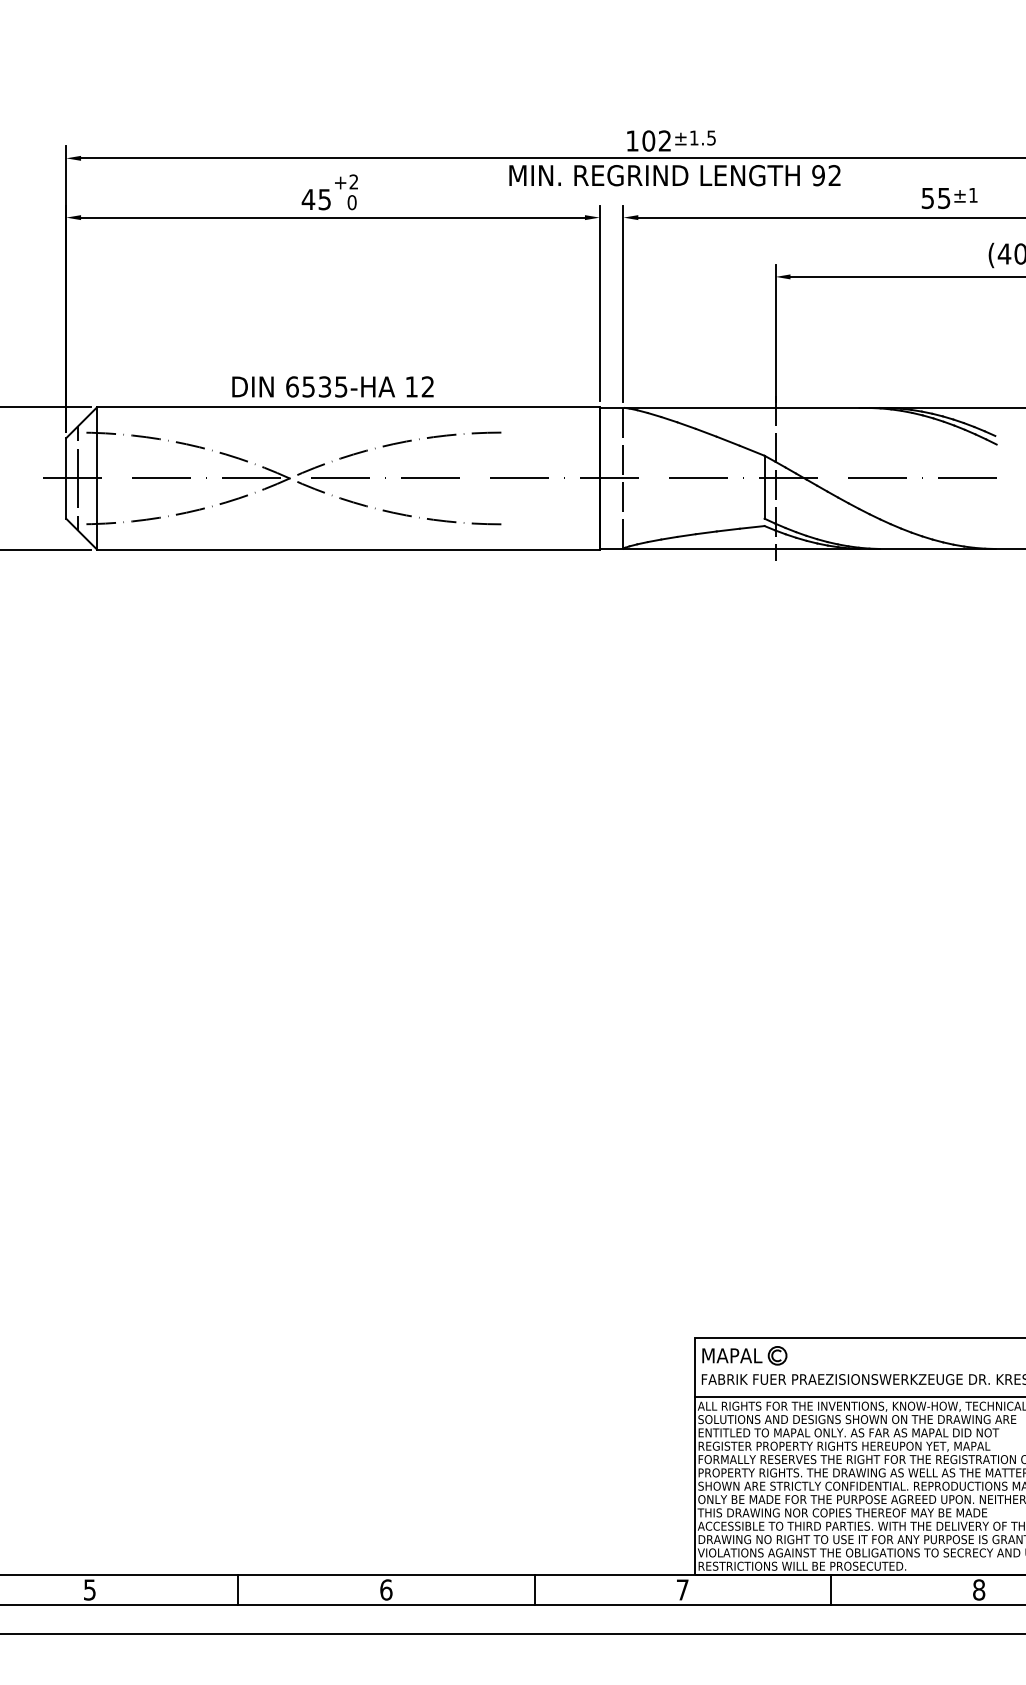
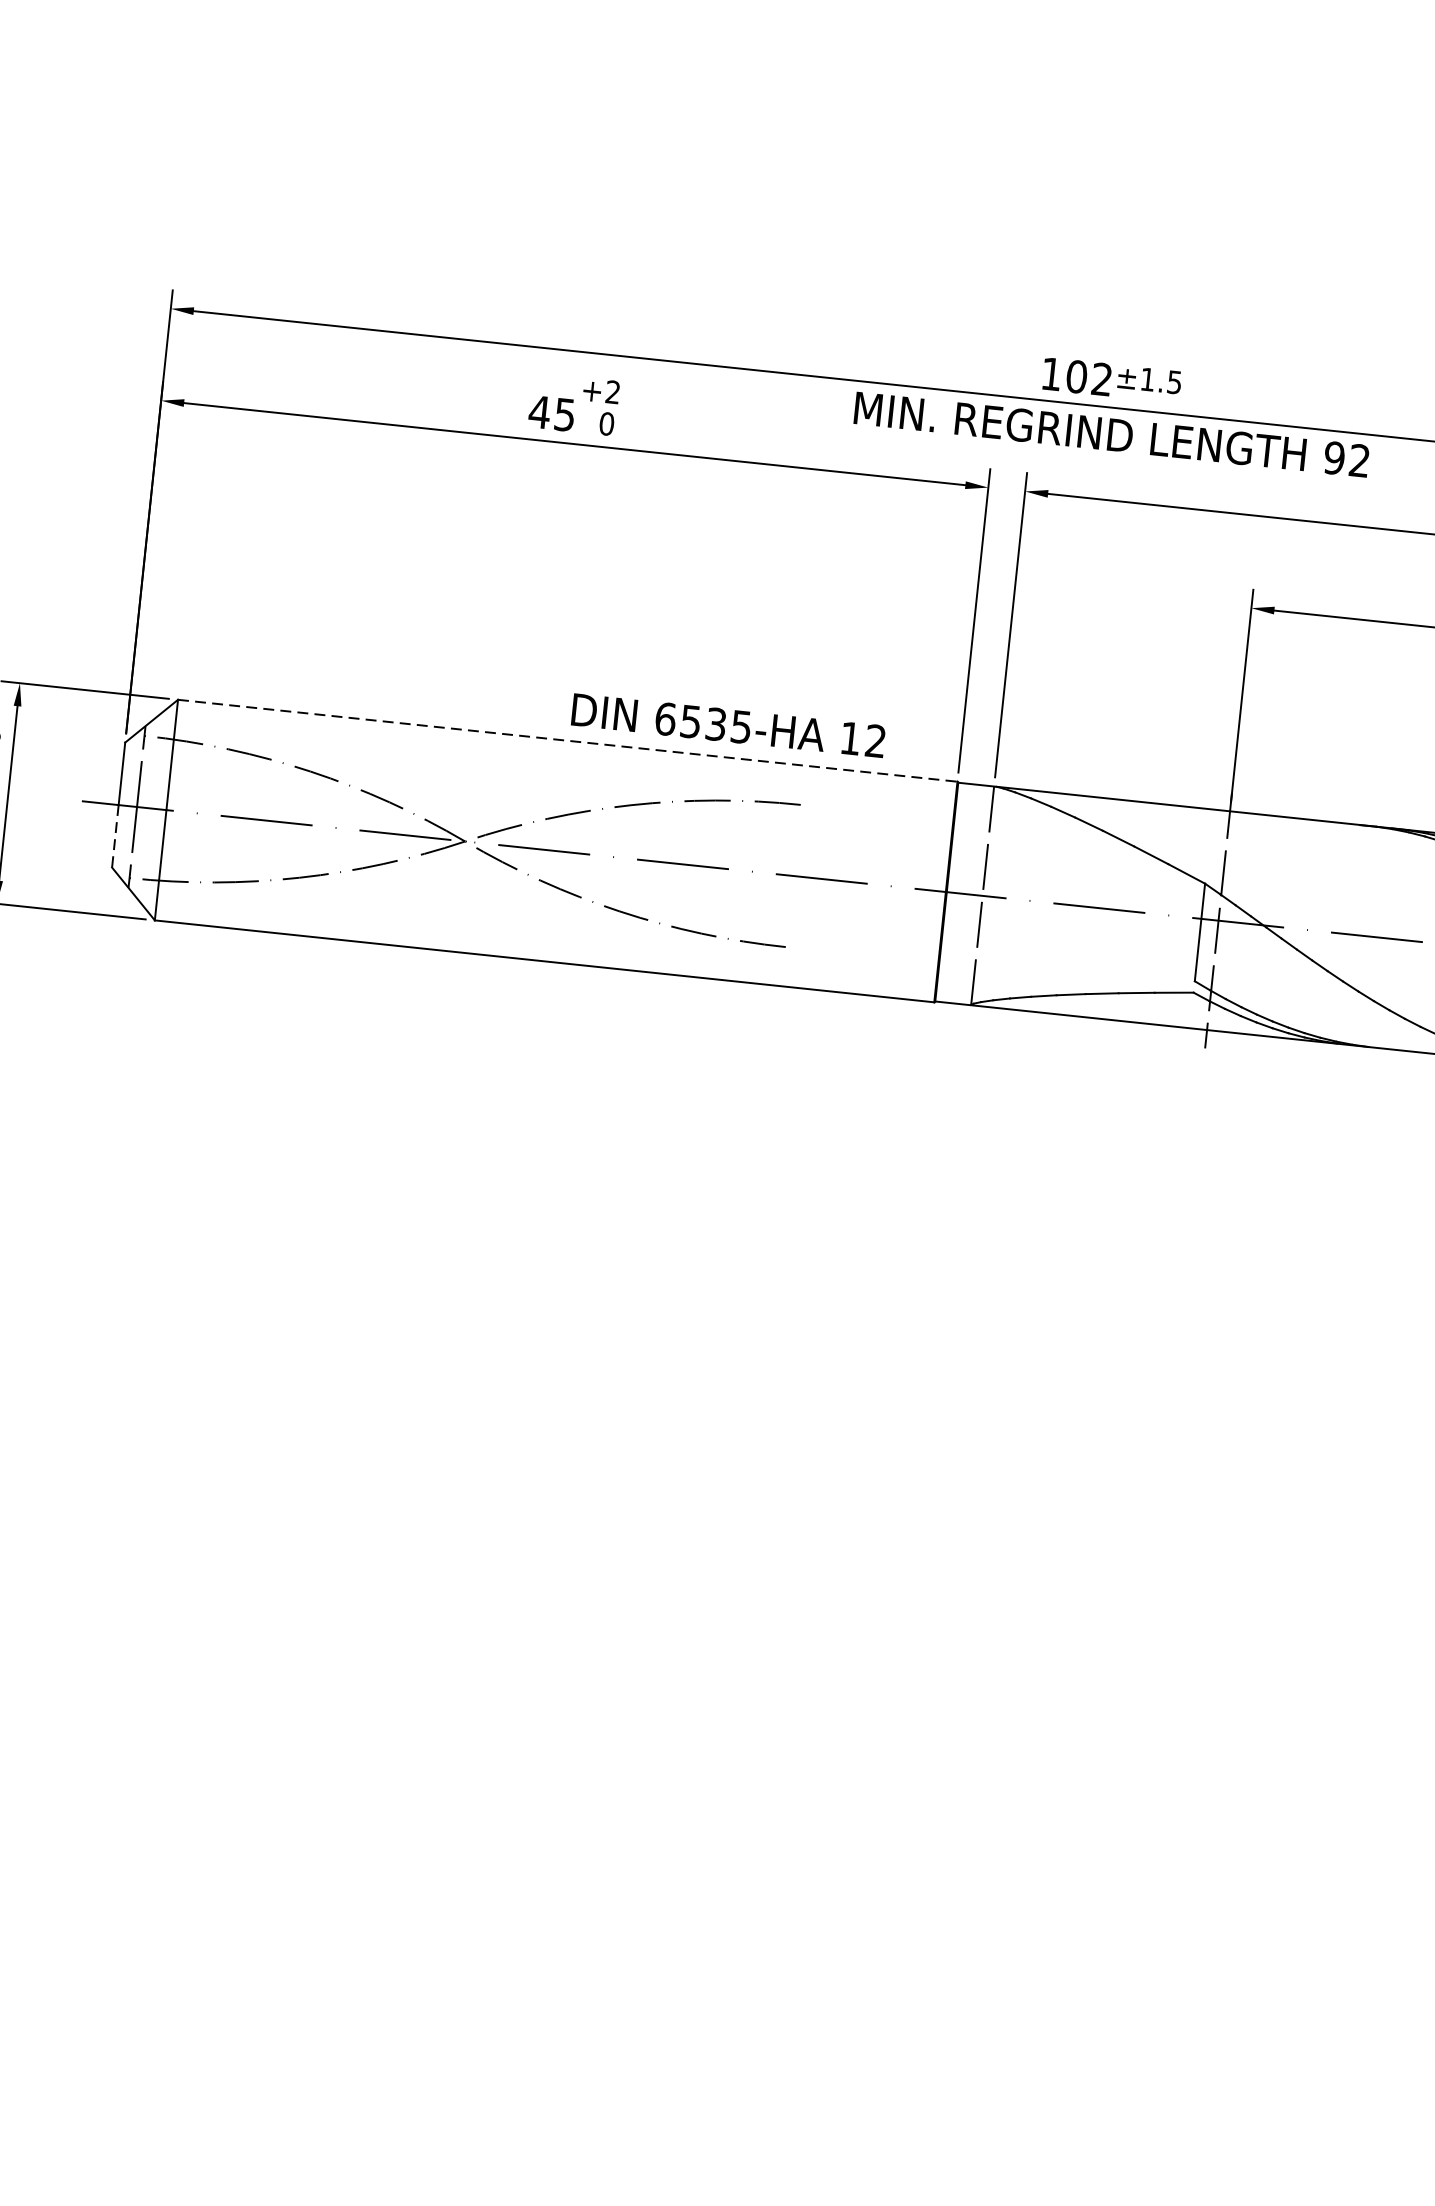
text: (332, 386) -> (727, 724), moved
line: (348, 407) -> (567, 741), solid -> dashed
line: (66, 499) -> (115, 837), solid -> dashed

